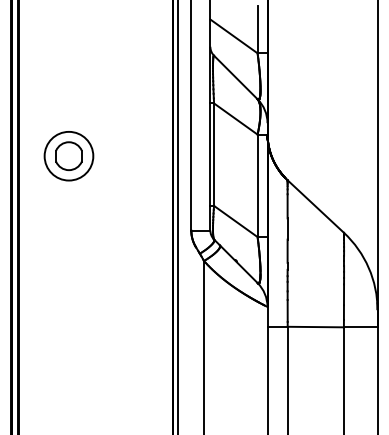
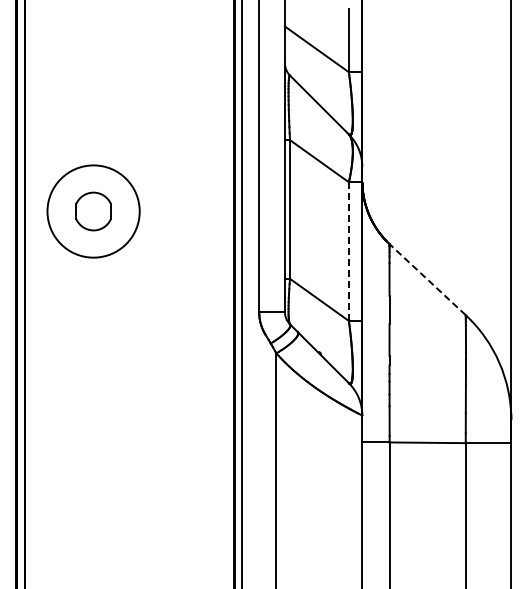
circle: (68, 156) -> (93, 211), size x1.4
line: (257, 185) -> (348, 251), solid -> dashed
line: (315, 206) -> (427, 279), solid -> dashed

